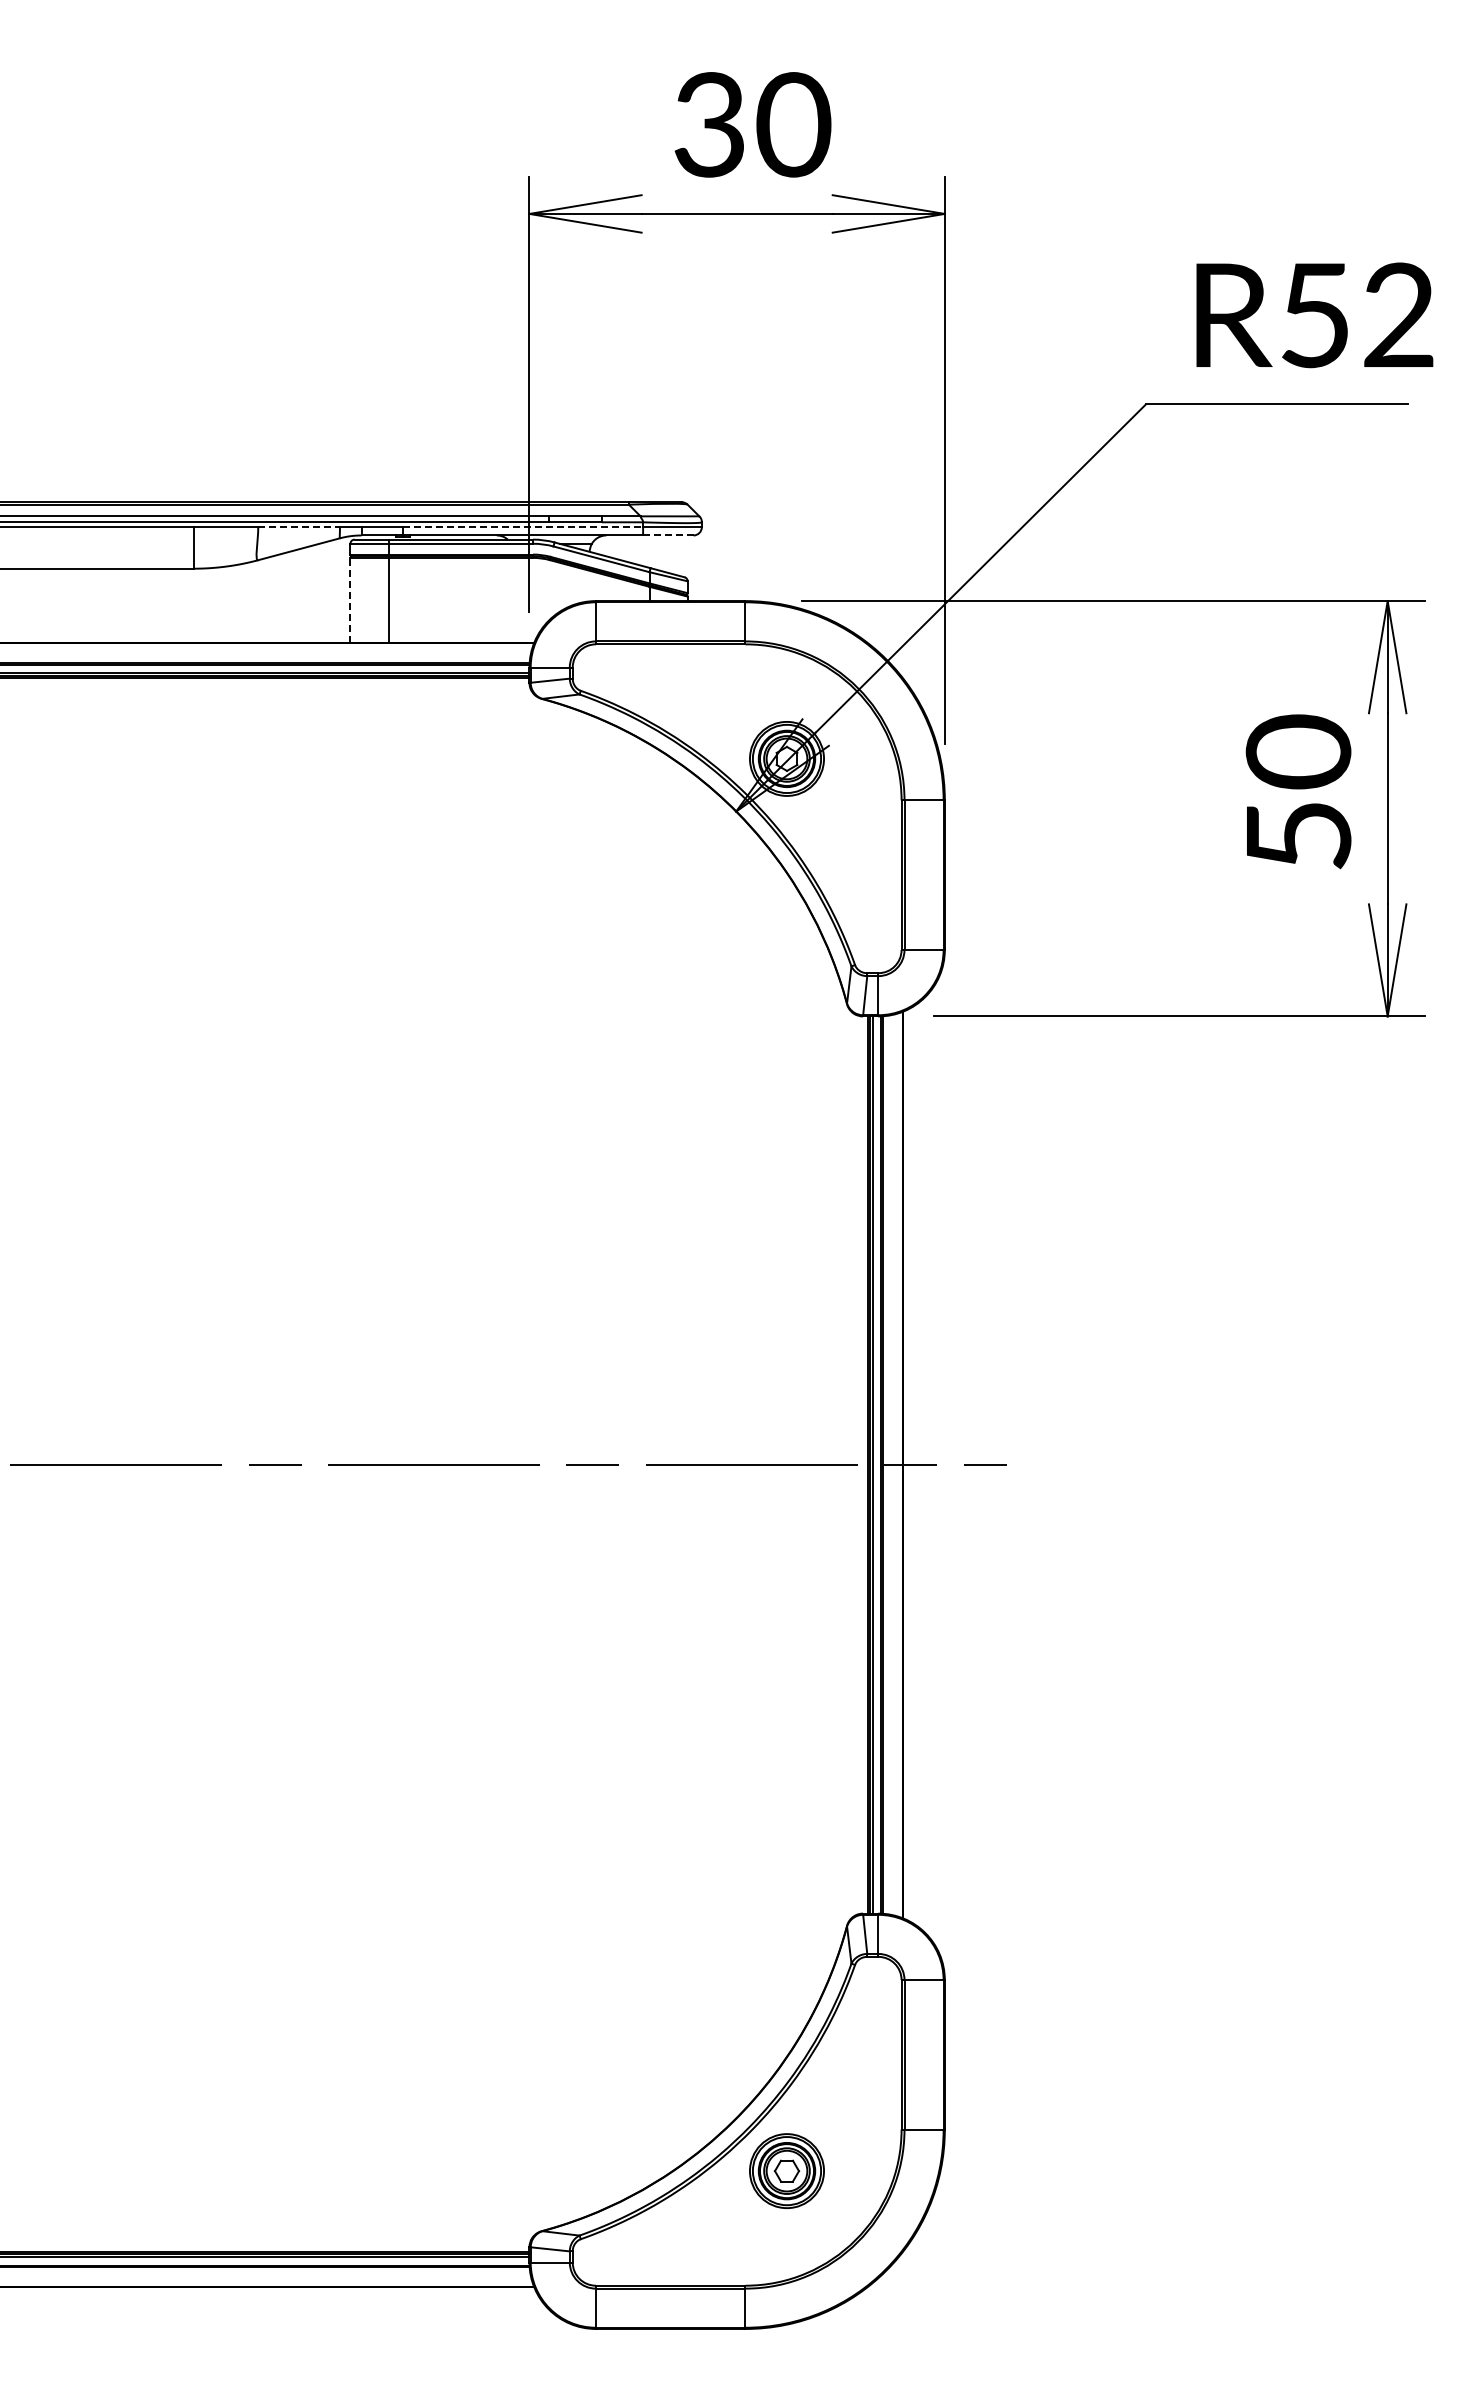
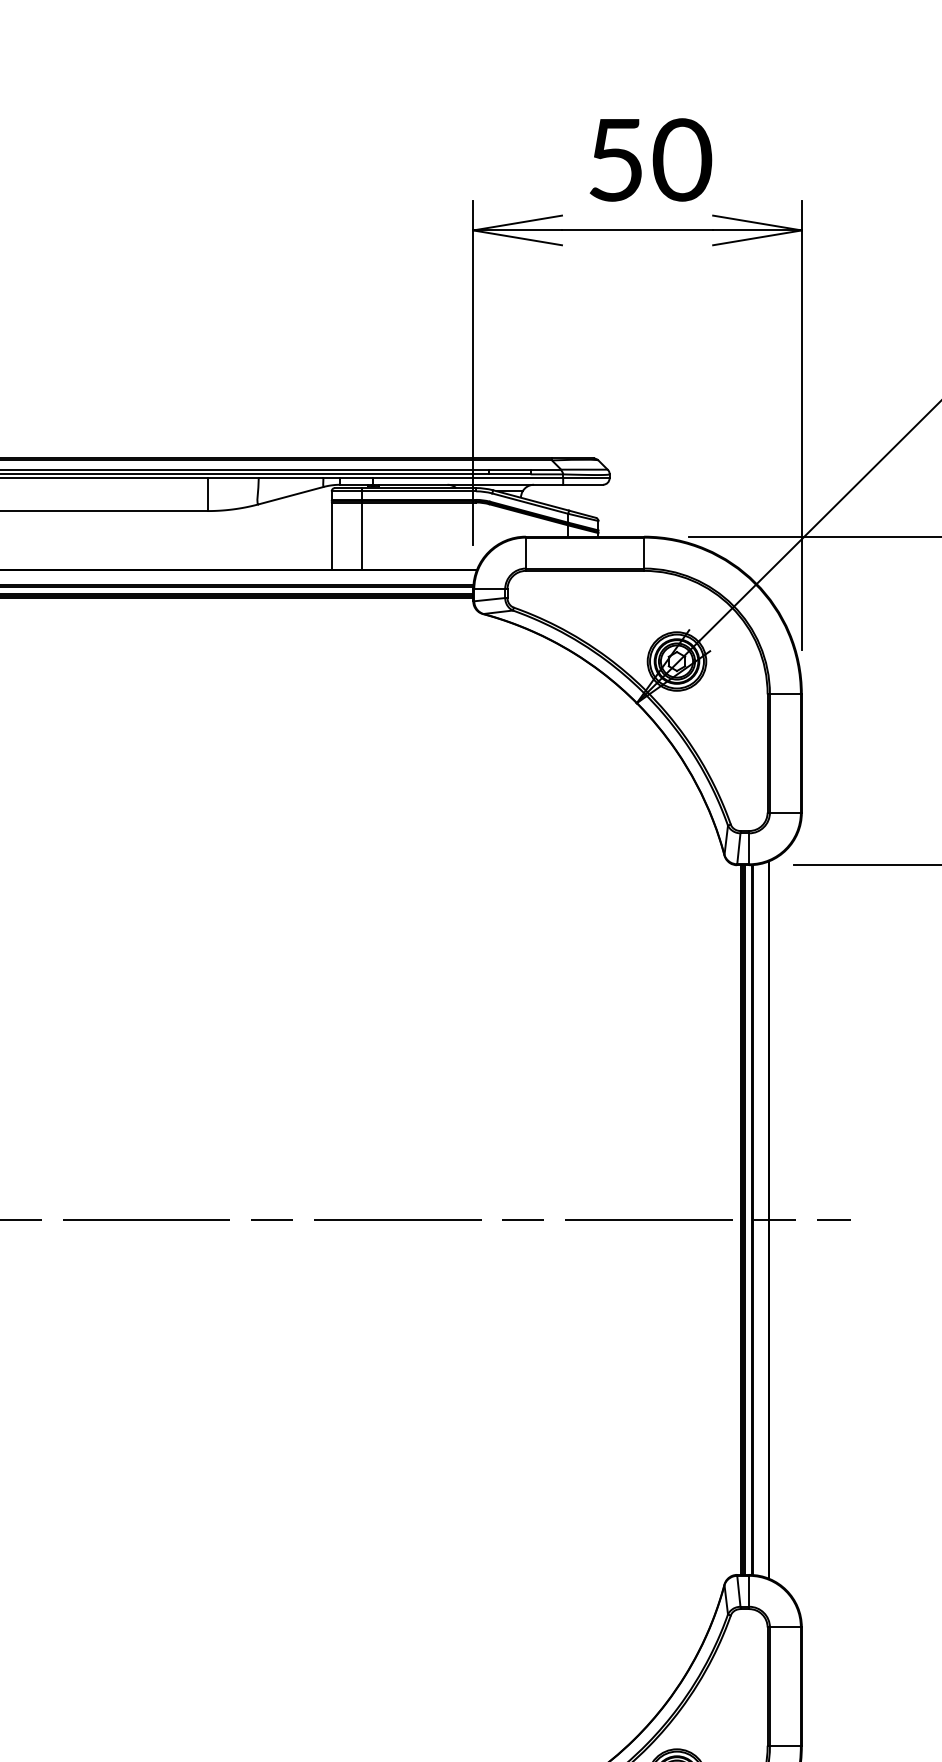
text: (708, 124) -> (614, 159), 30 -> 50
line: (299, 527) -> (291, 478), dashed -> solid
line: (523, 527) -> (468, 478), dashed -> solid
line: (667, 535) -> (582, 484), dashed -> solid
line: (350, 599) -> (331, 535), dashed -> solid

